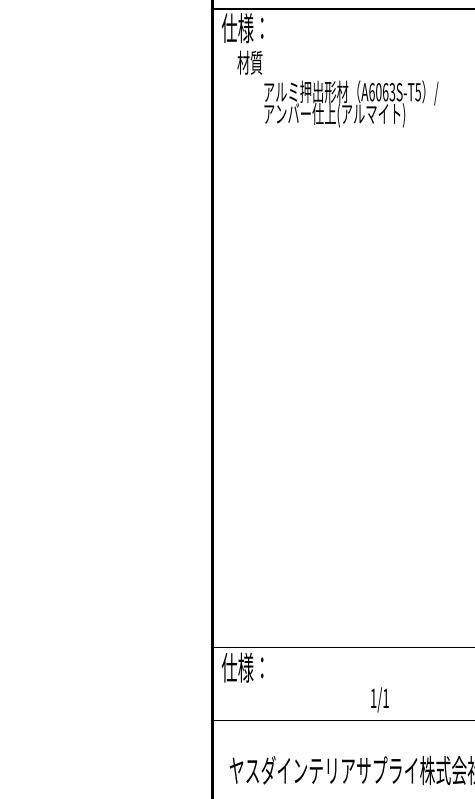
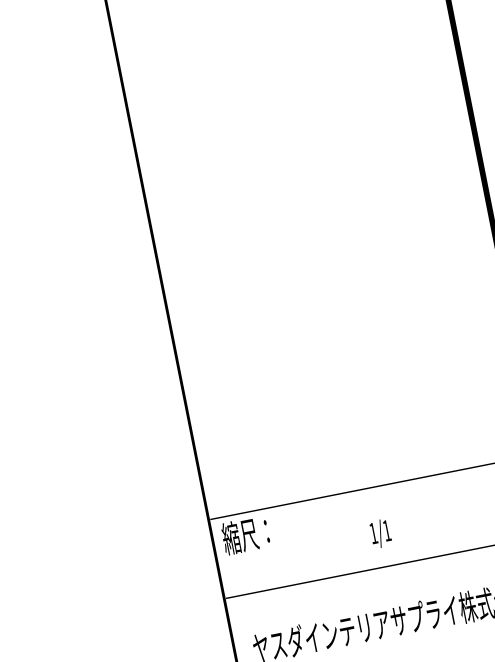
text: (237, 667) -> (240, 536), 仕様： -> 縮尺：
text: (379, 699) -> (380, 533), moved

